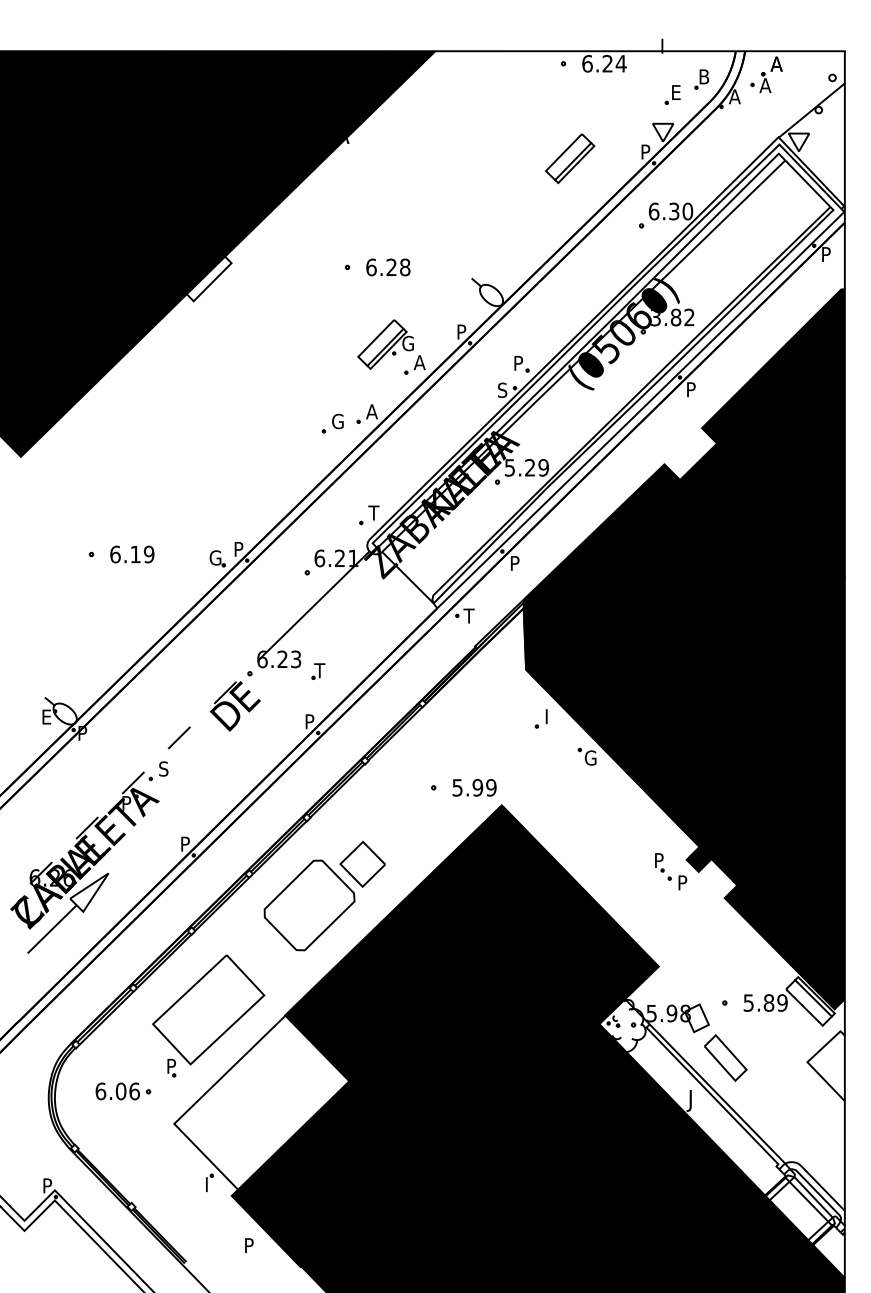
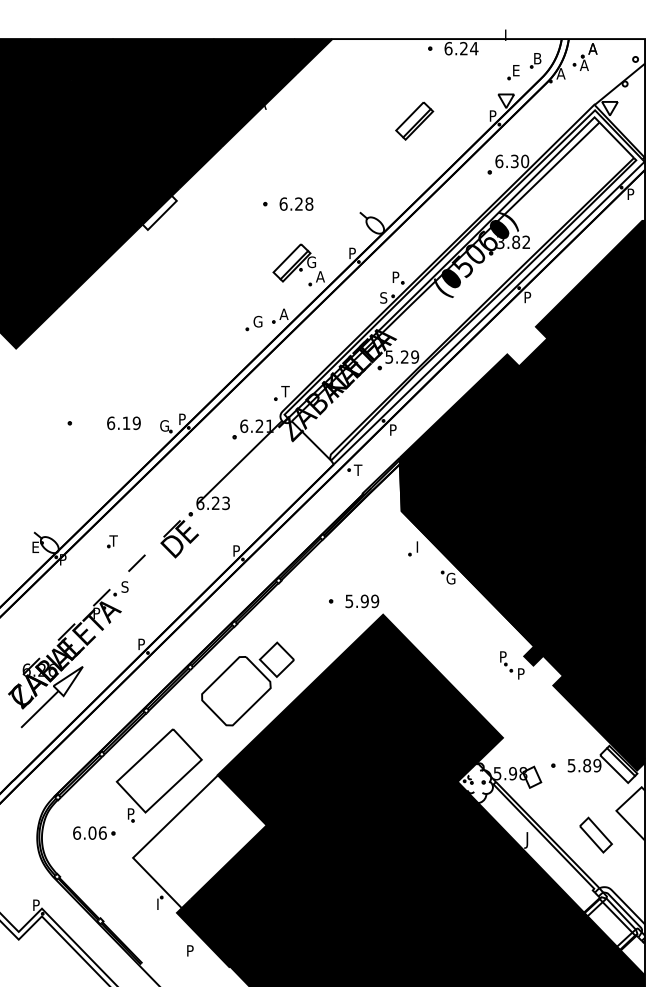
part: (570, 158) -> (414, 120), moved
text: (132, 554) -> (124, 423), moved
part: (318, 671) -> (112, 541), moved
part: (725, 1057) -> (595, 834), moved

